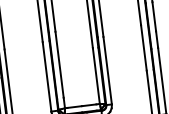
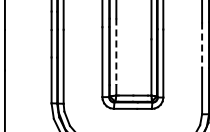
line: (144, 47) -> (202, 45), solid -> dashed
line: (59, 65) -> (116, 52), solid -> dashed

